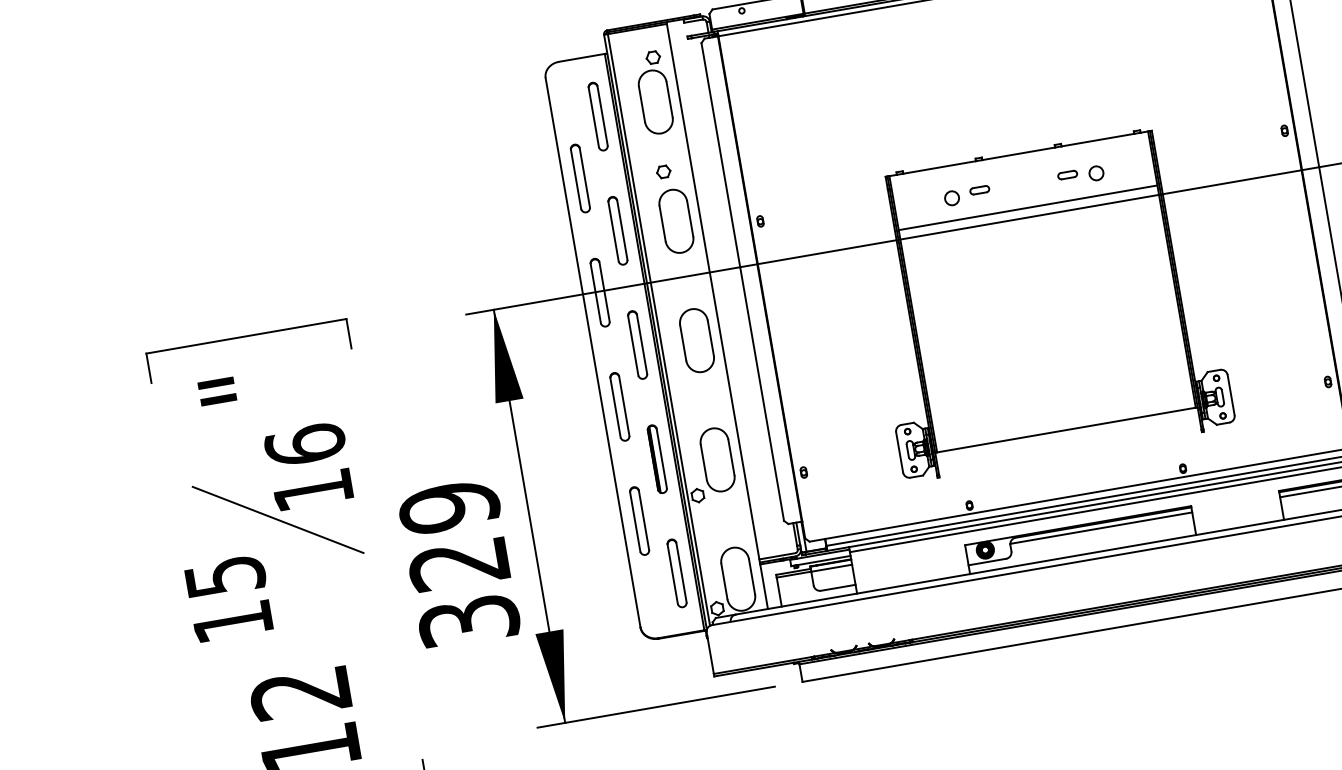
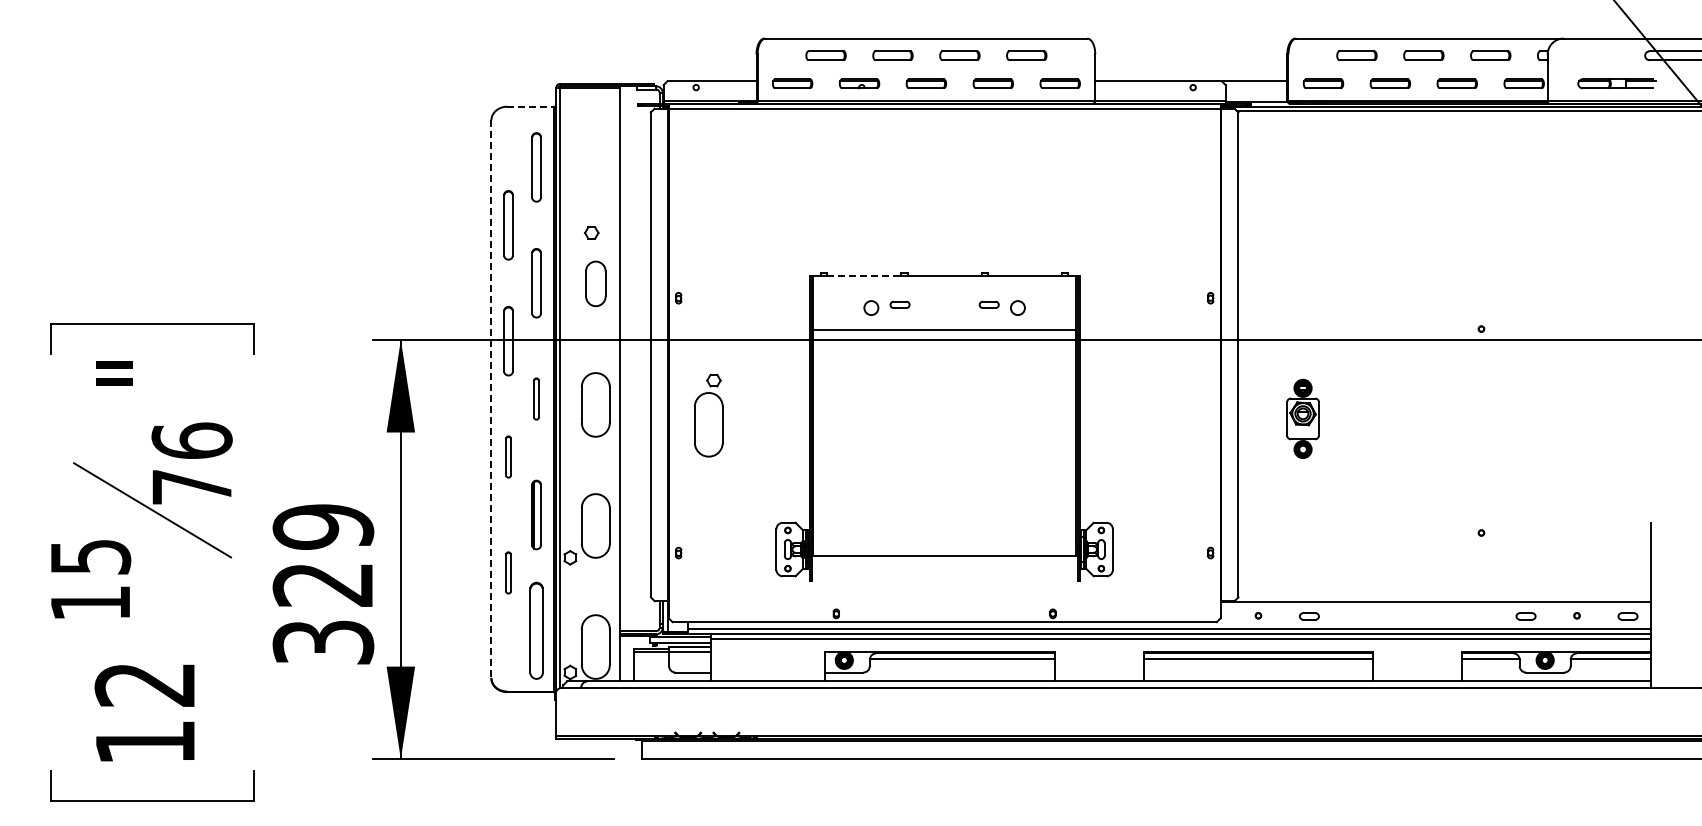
line: (582, 57) -> (531, 106), solid -> dashed
part: (653, 92) -> (708, 415), moved
line: (939, 167) -> (864, 275), solid -> dashed
part: (676, 221) -> (595, 283), size x0.7
part: (637, 344) -> (536, 398), size x0.6
line: (593, 353) -> (491, 399), solid -> dashed
part: (619, 406) -> (508, 456), size x0.6
text: (312, 490) -> (191, 487), 16 -> 76
part: (639, 520) -> (508, 572), size x0.6
part: (676, 573) -> (536, 630), size x1.4

